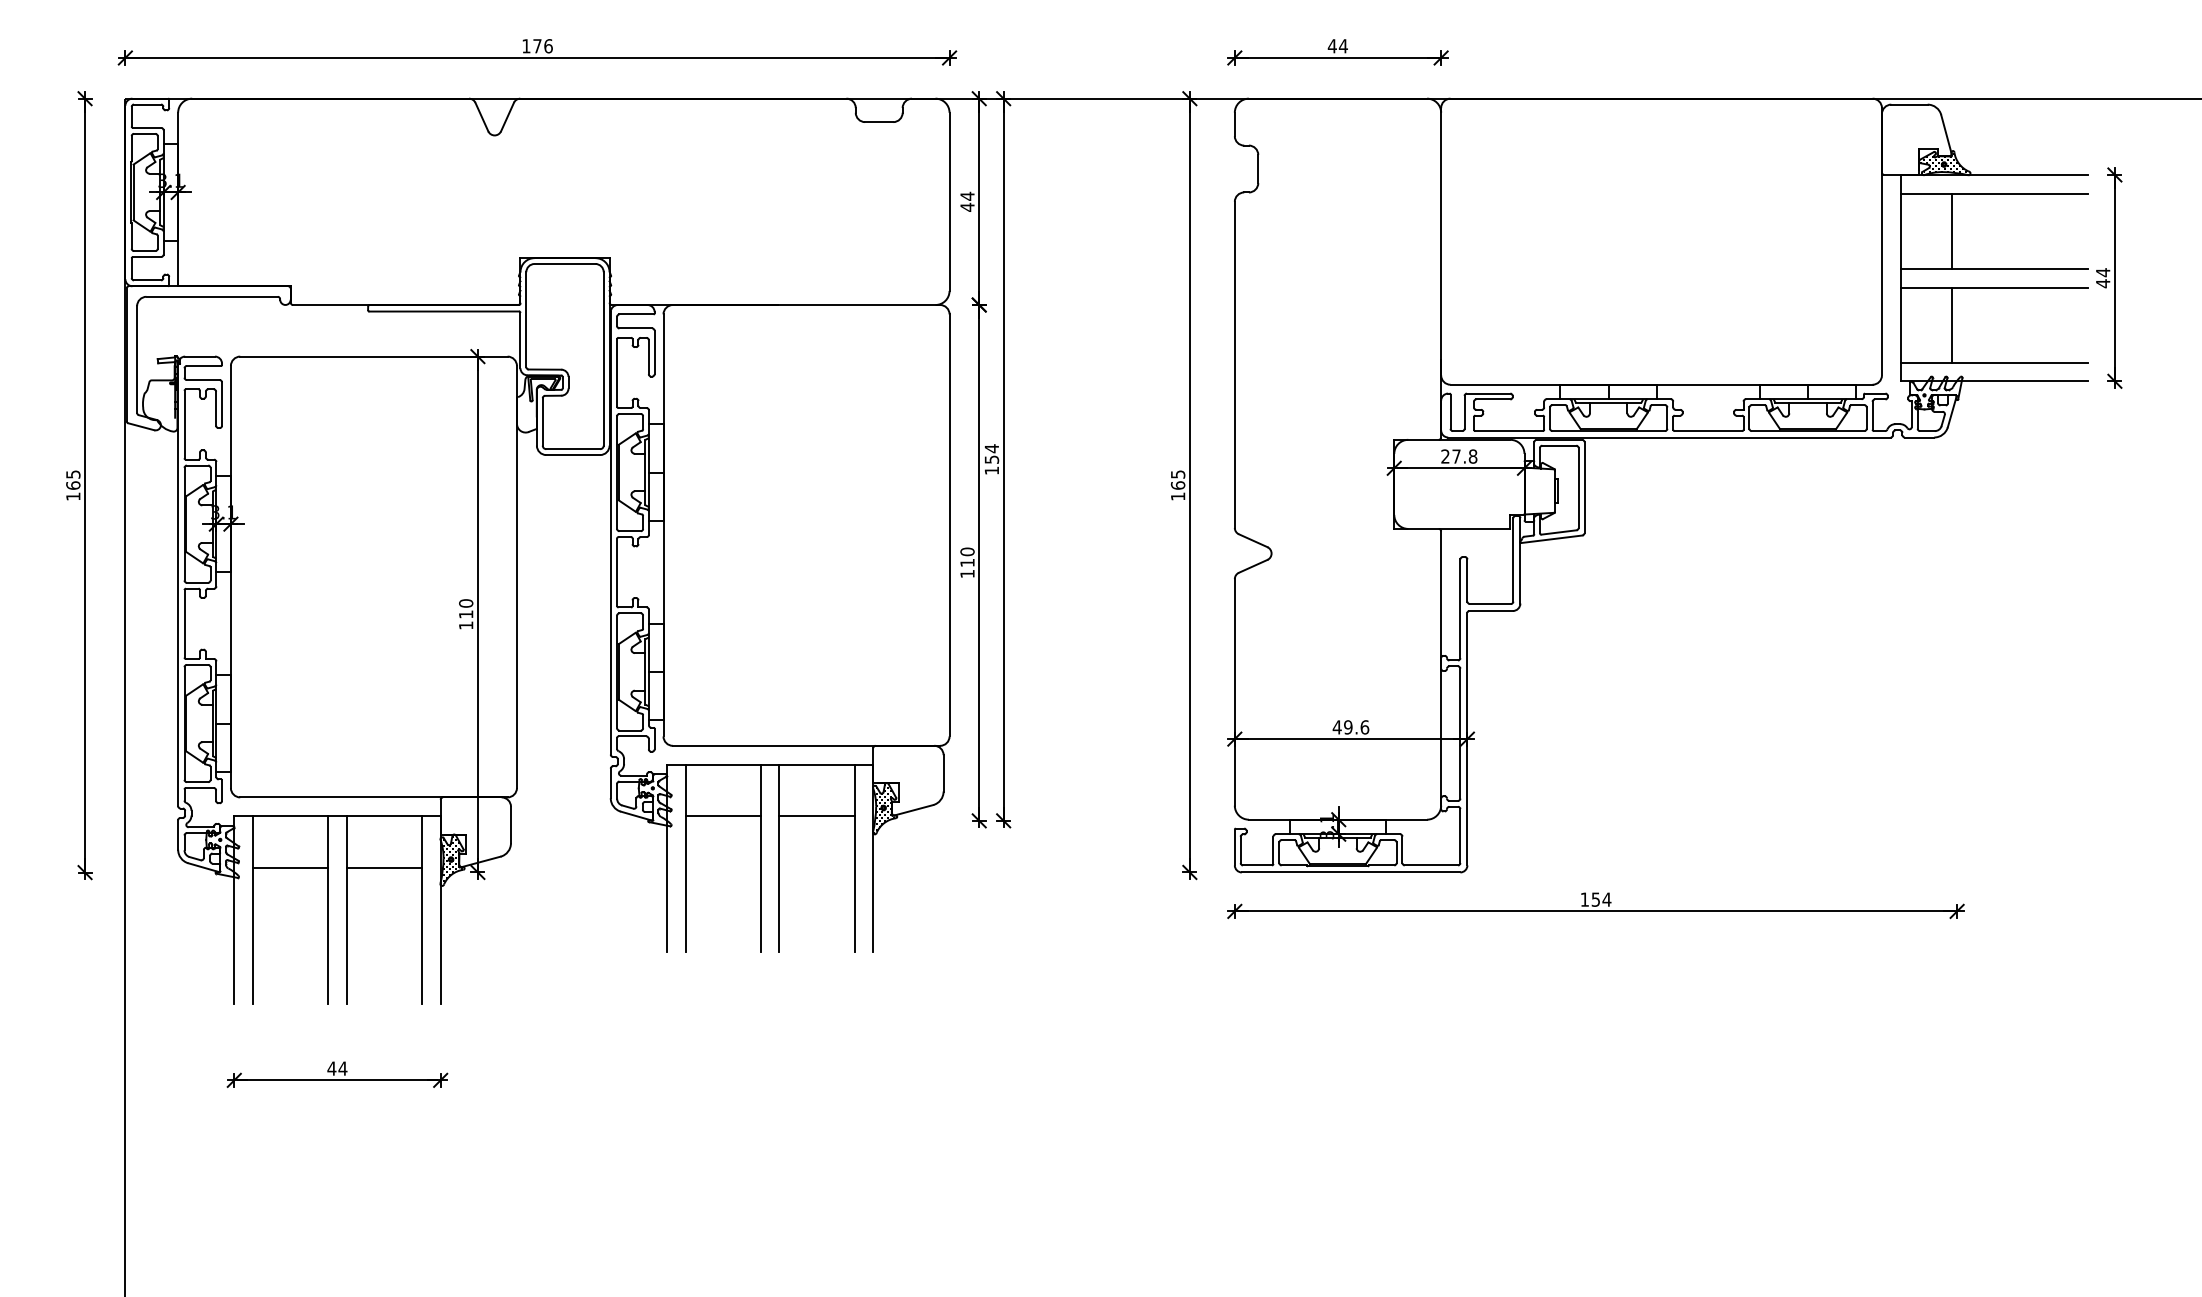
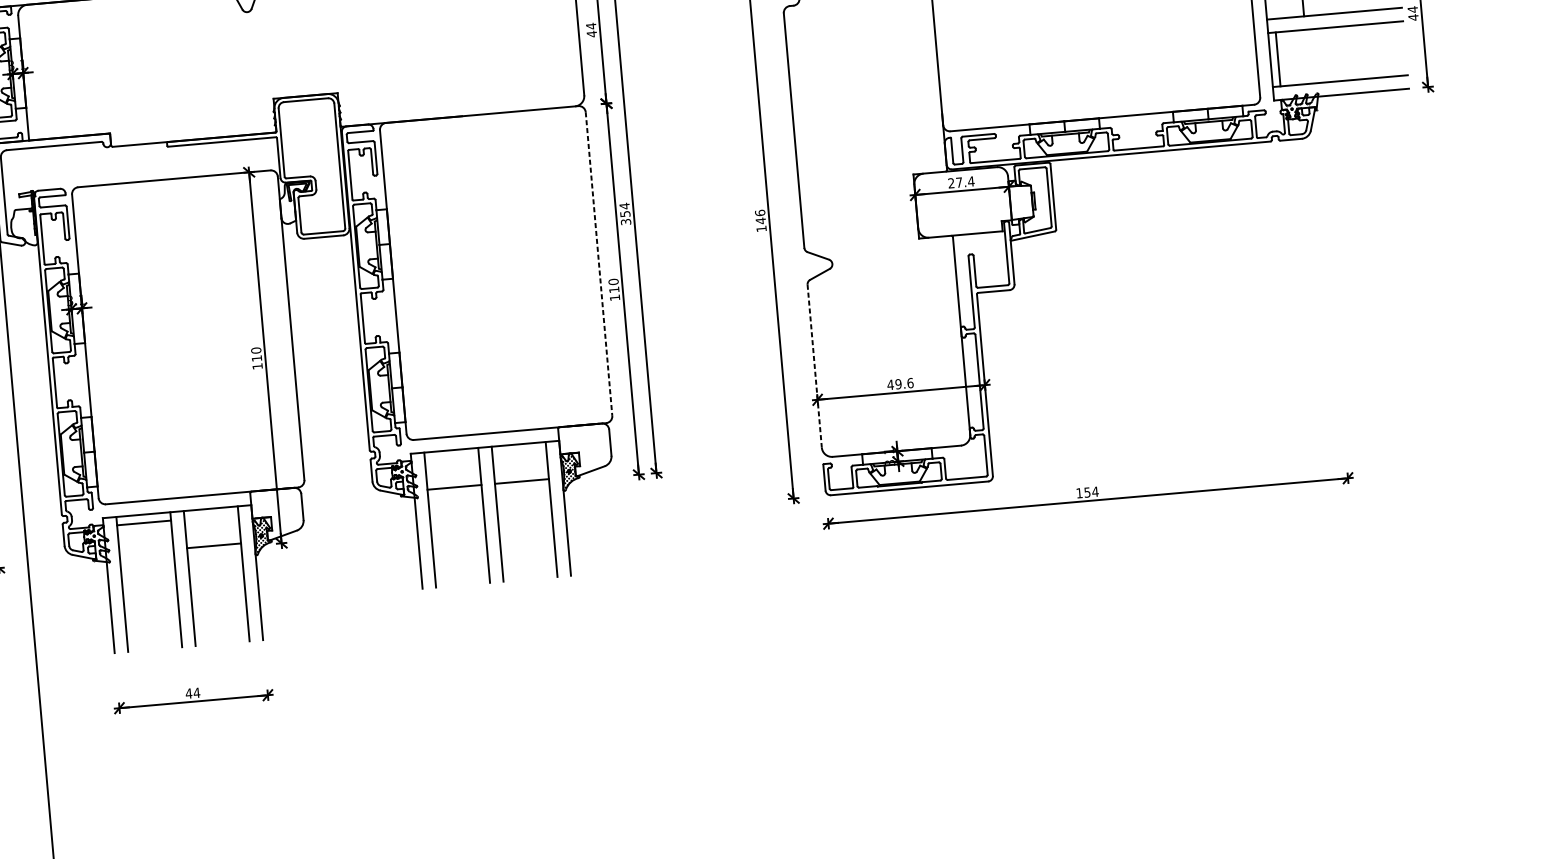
line: (1952, 324) -> (1278, 58), moved
text: (1472, 456) -> (970, 181), 27.8 -> 27.4
text: (991, 470) -> (625, 221), 154 -> 354
text: (1177, 480) -> (760, 217), 165 -> 146
line: (949, 525) -> (598, 264), solid -> dashed
line: (1234, 692) -> (814, 366), solid -> dashed
line: (290, 867) -> (144, 522), moved

